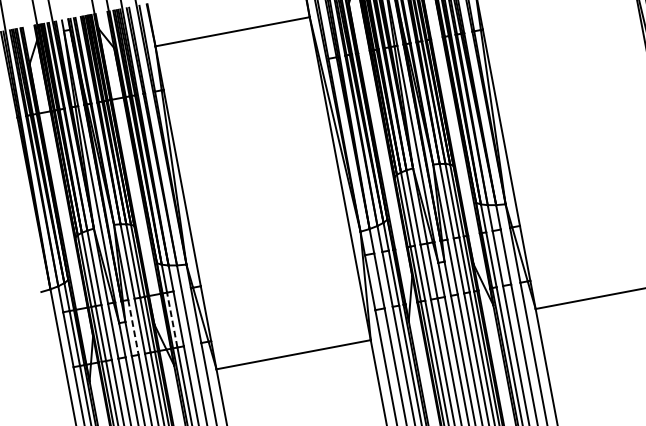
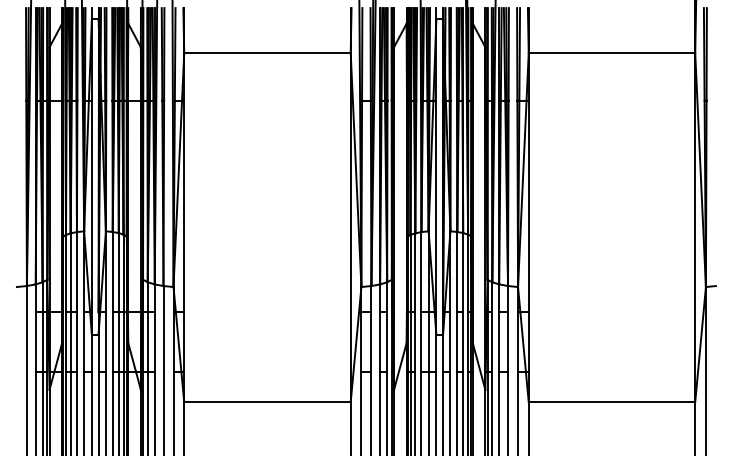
line: (172, 320) -> (147, 342), dashed -> solid
line: (133, 327) -> (105, 342), dashed -> solid

